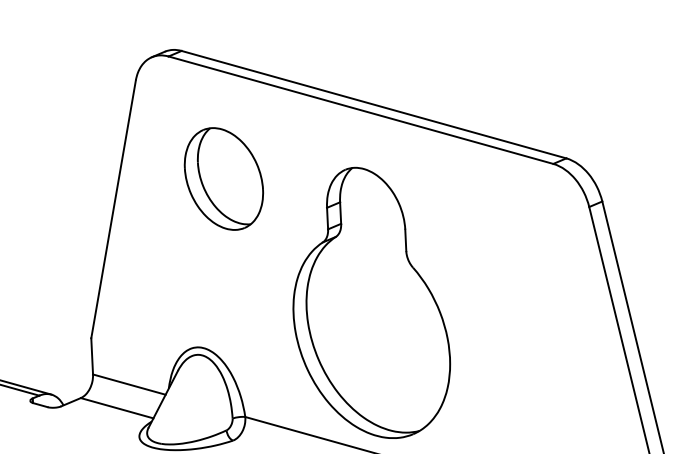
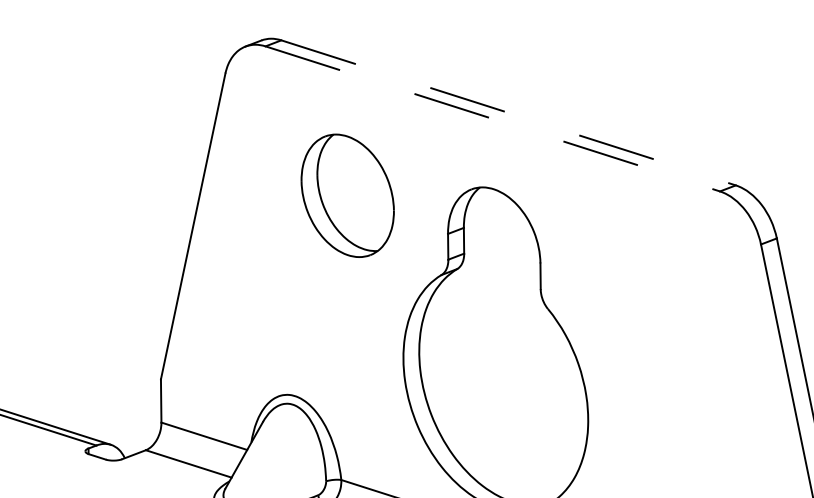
line: (374, 104) -> (509, 112), solid -> dashed
line: (360, 110) -> (492, 119), solid -> dashed
part: (223, 178) -> (347, 195), moved

